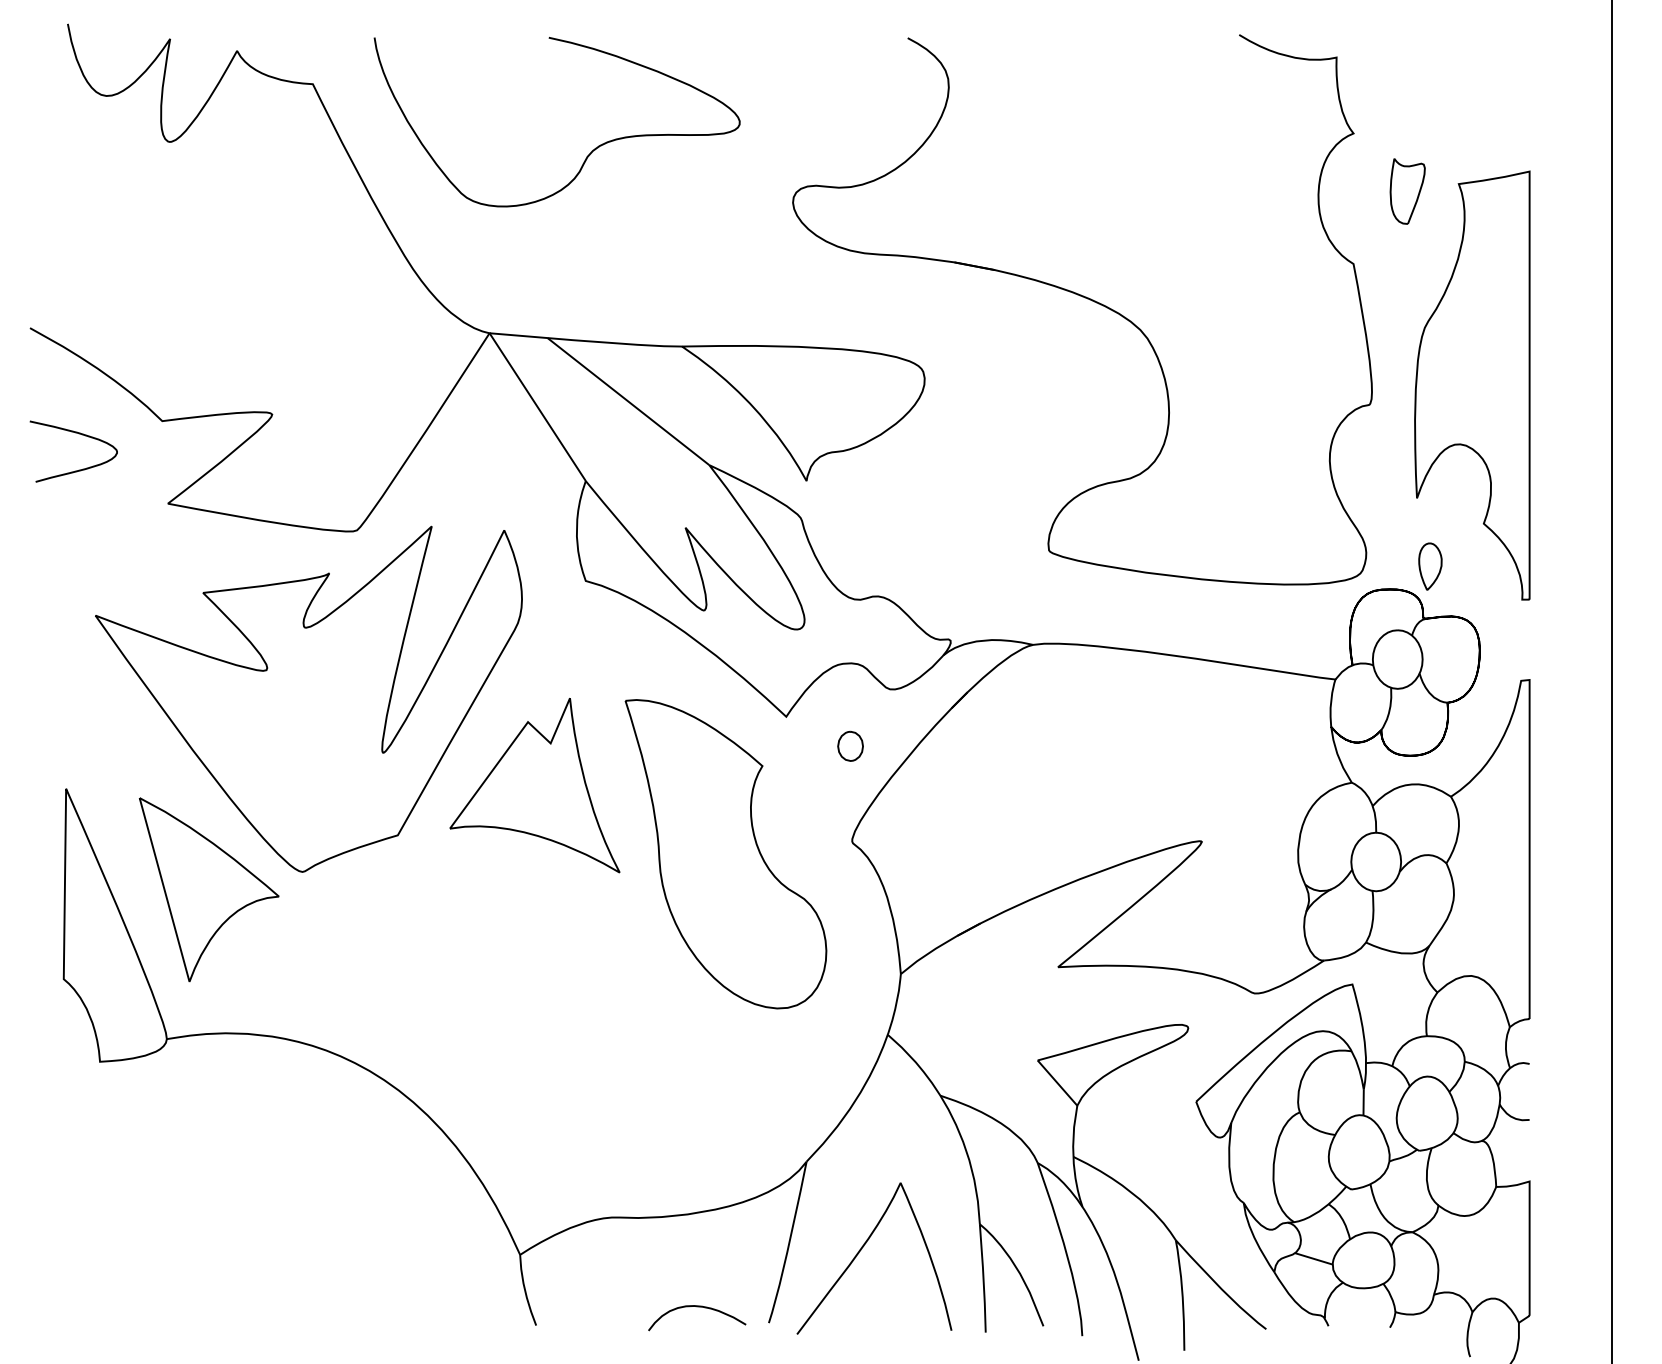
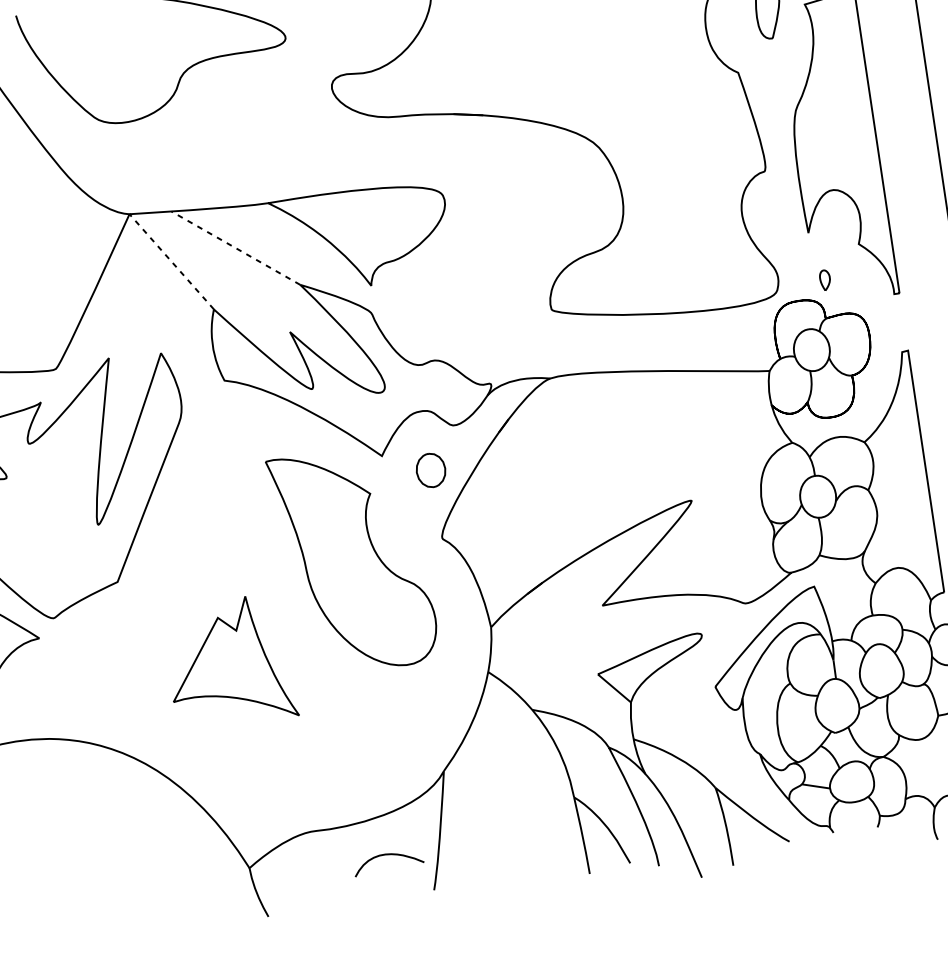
line: (628, 401) -> (235, 248), solid -> dashed
line: (537, 406) -> (171, 261), solid -> dashed
part: (1430, 566) -> (825, 280), size x0.6
part: (850, 745) -> (430, 469), size x1.6
part: (534, 785) -> (229, 662), moved
curve: (861, 1250) -> (492, 828), removed
curve: (697, 1307) -> (387, 855), moved

